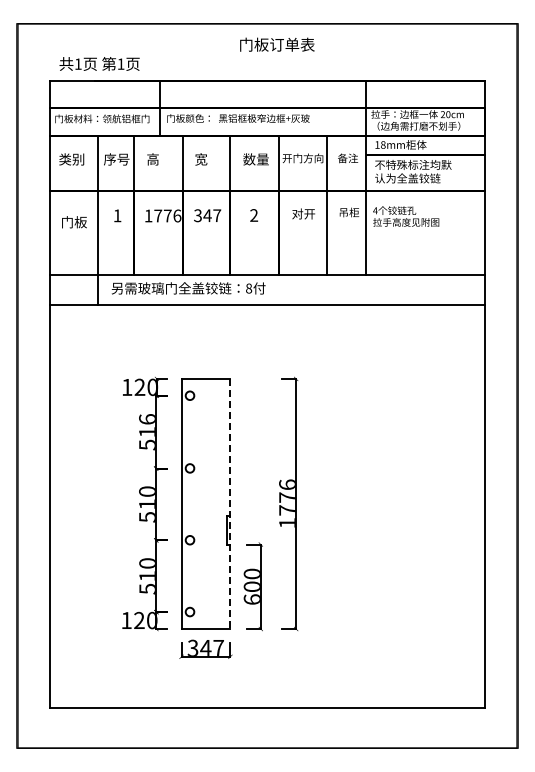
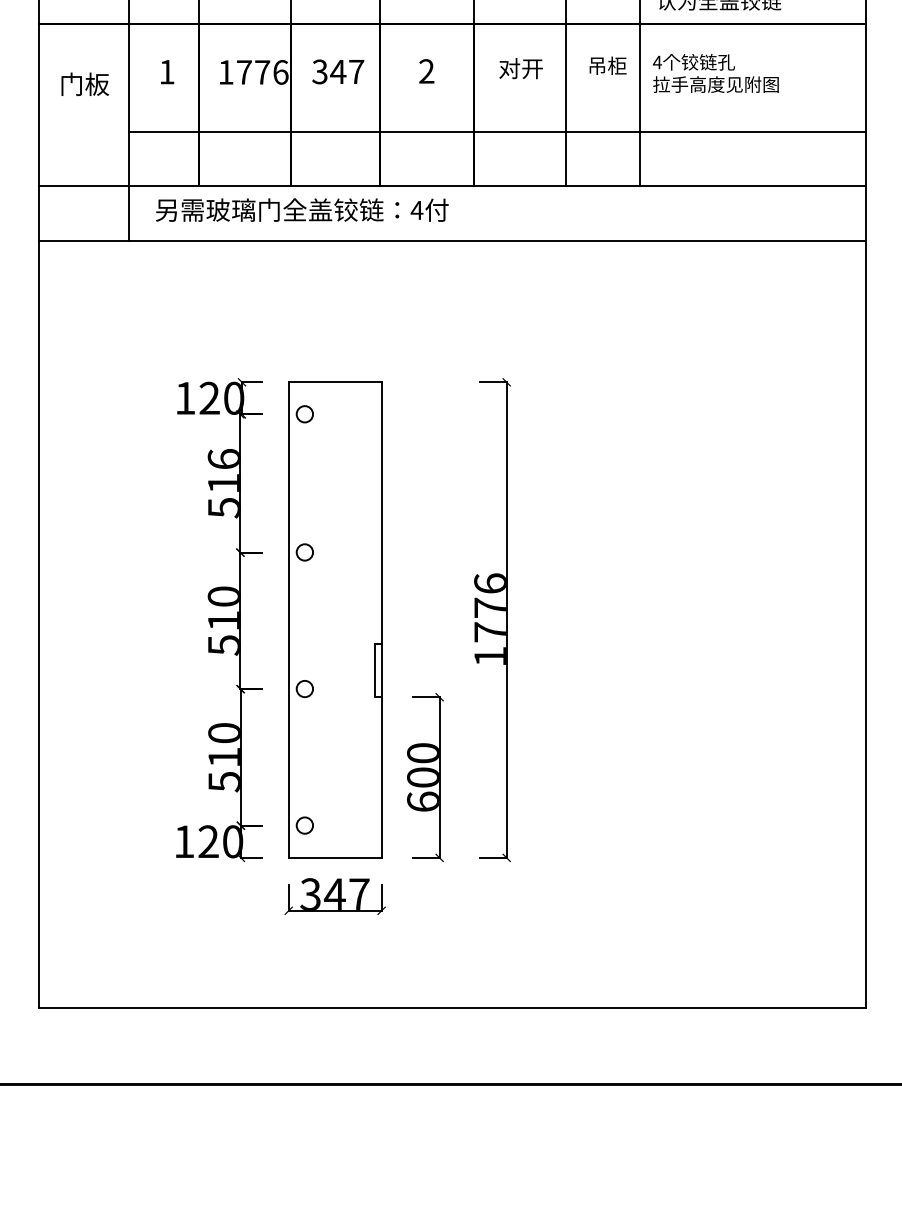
line: (290, 247) -> (495, 132), added
text: (248, 288) -> (416, 210), 8 -> 4
line: (230, 504) -> (381, 621), dashed -> solid

